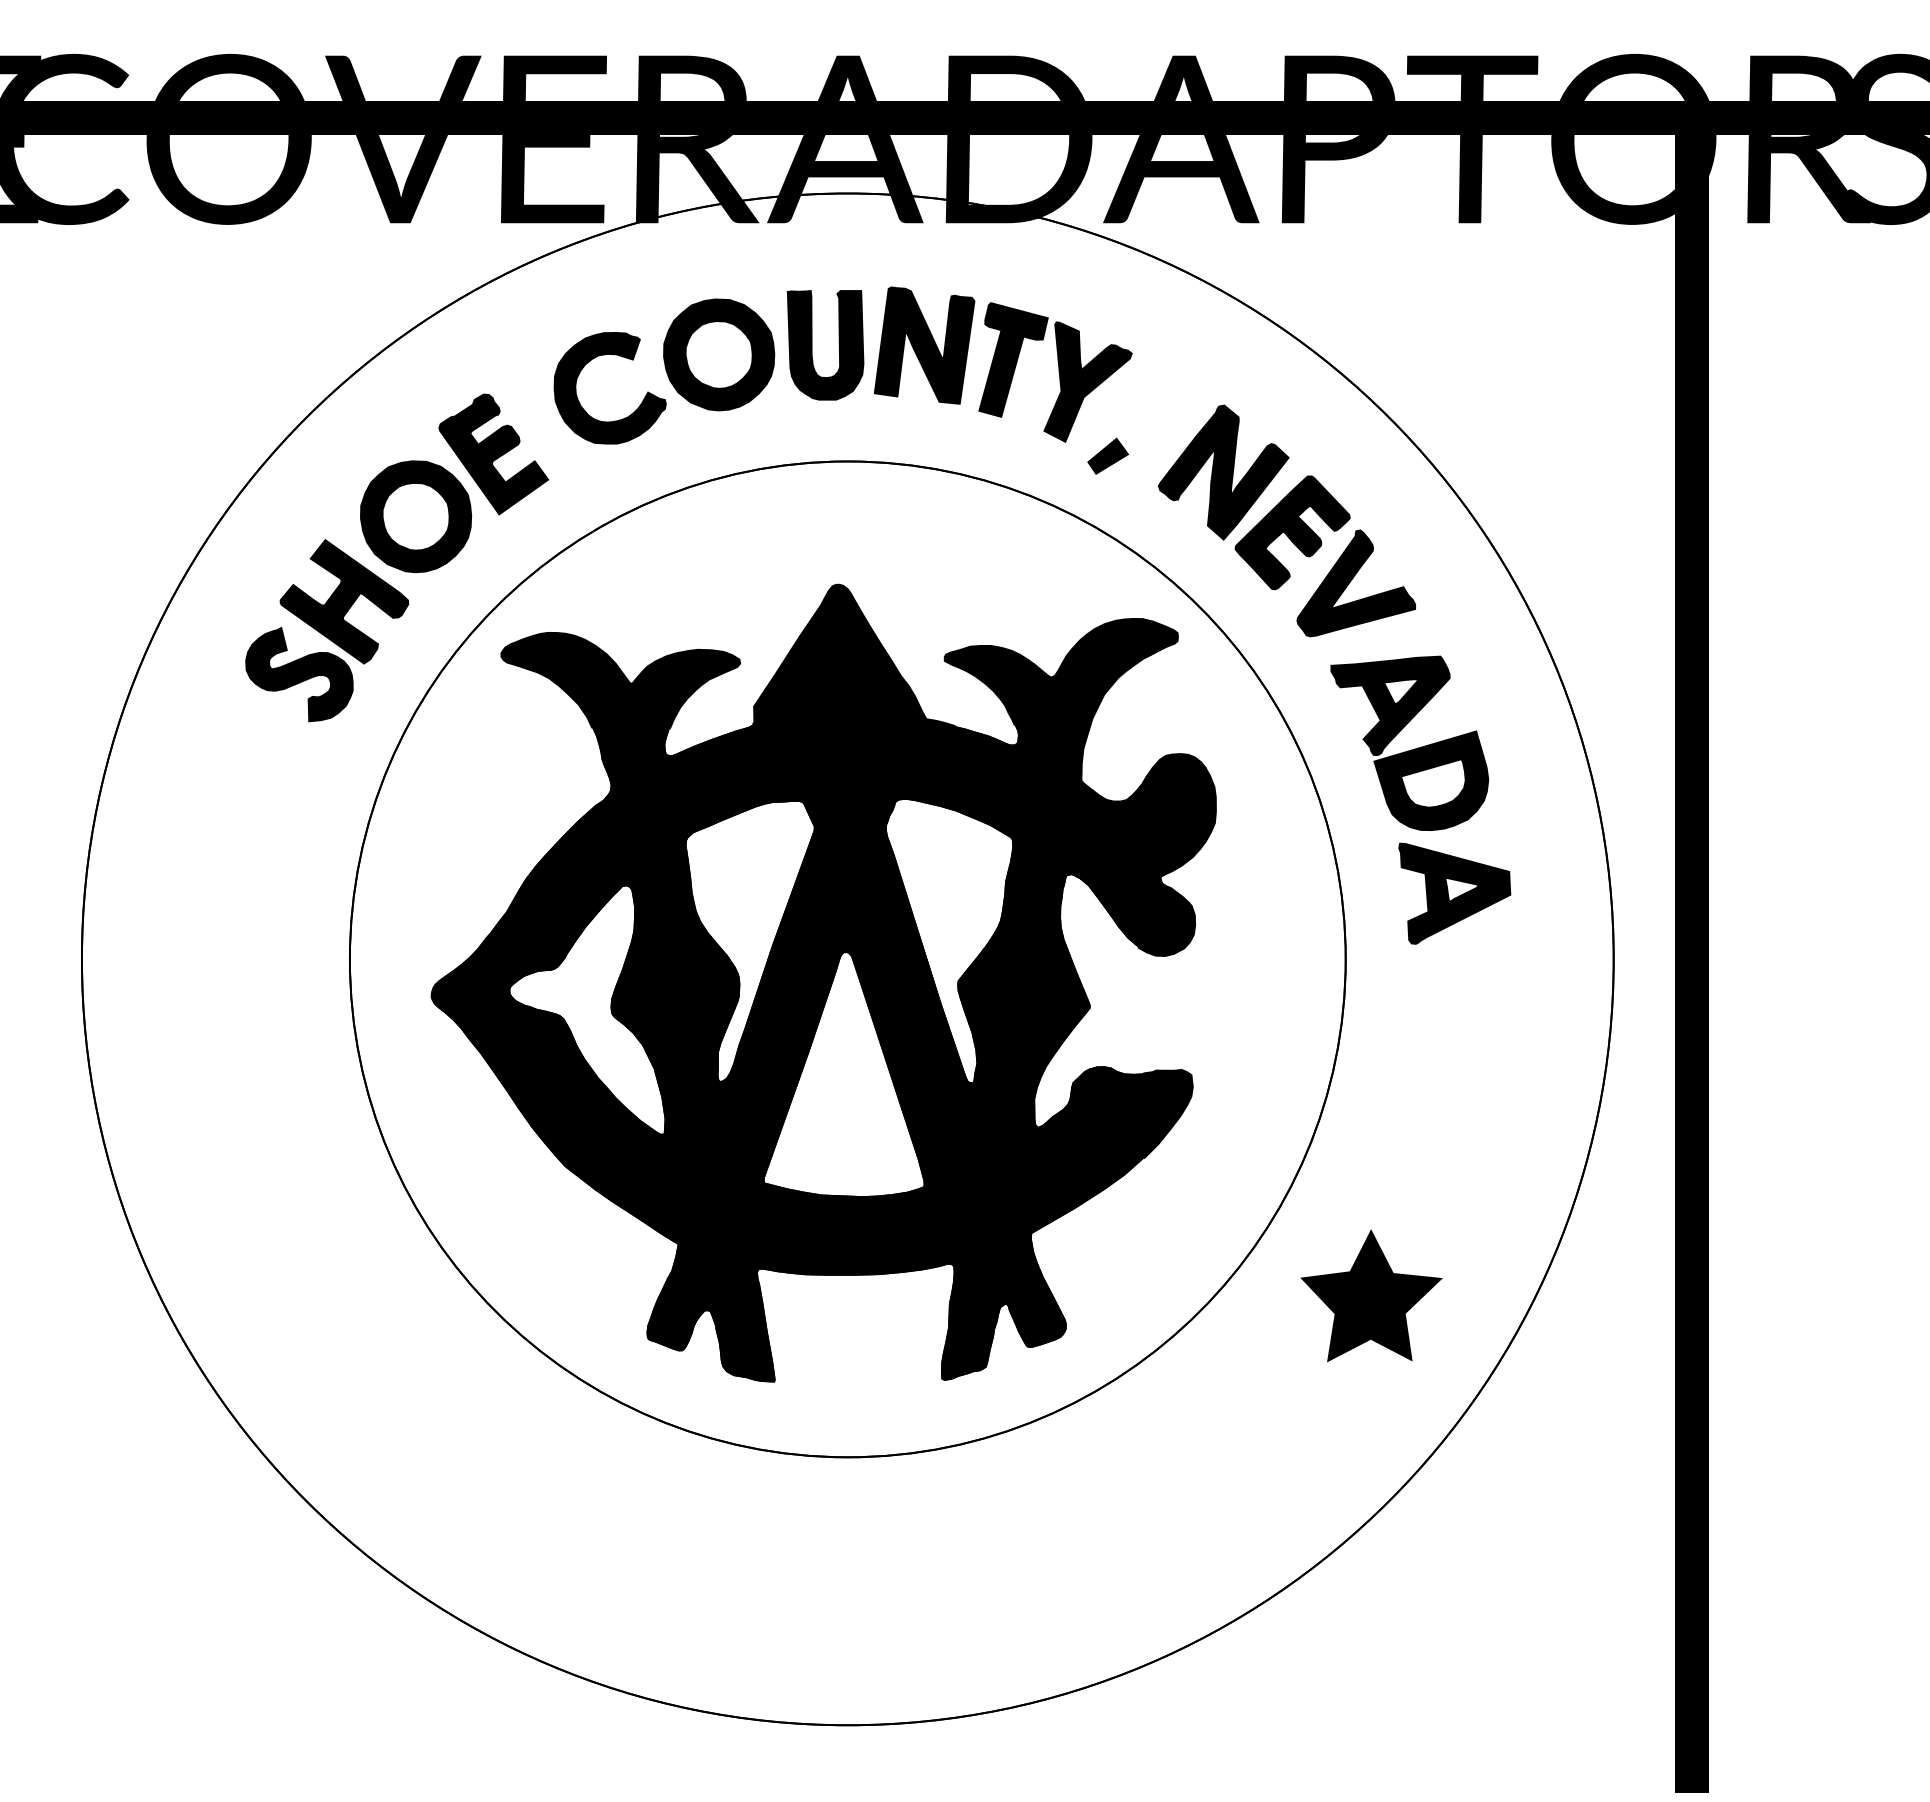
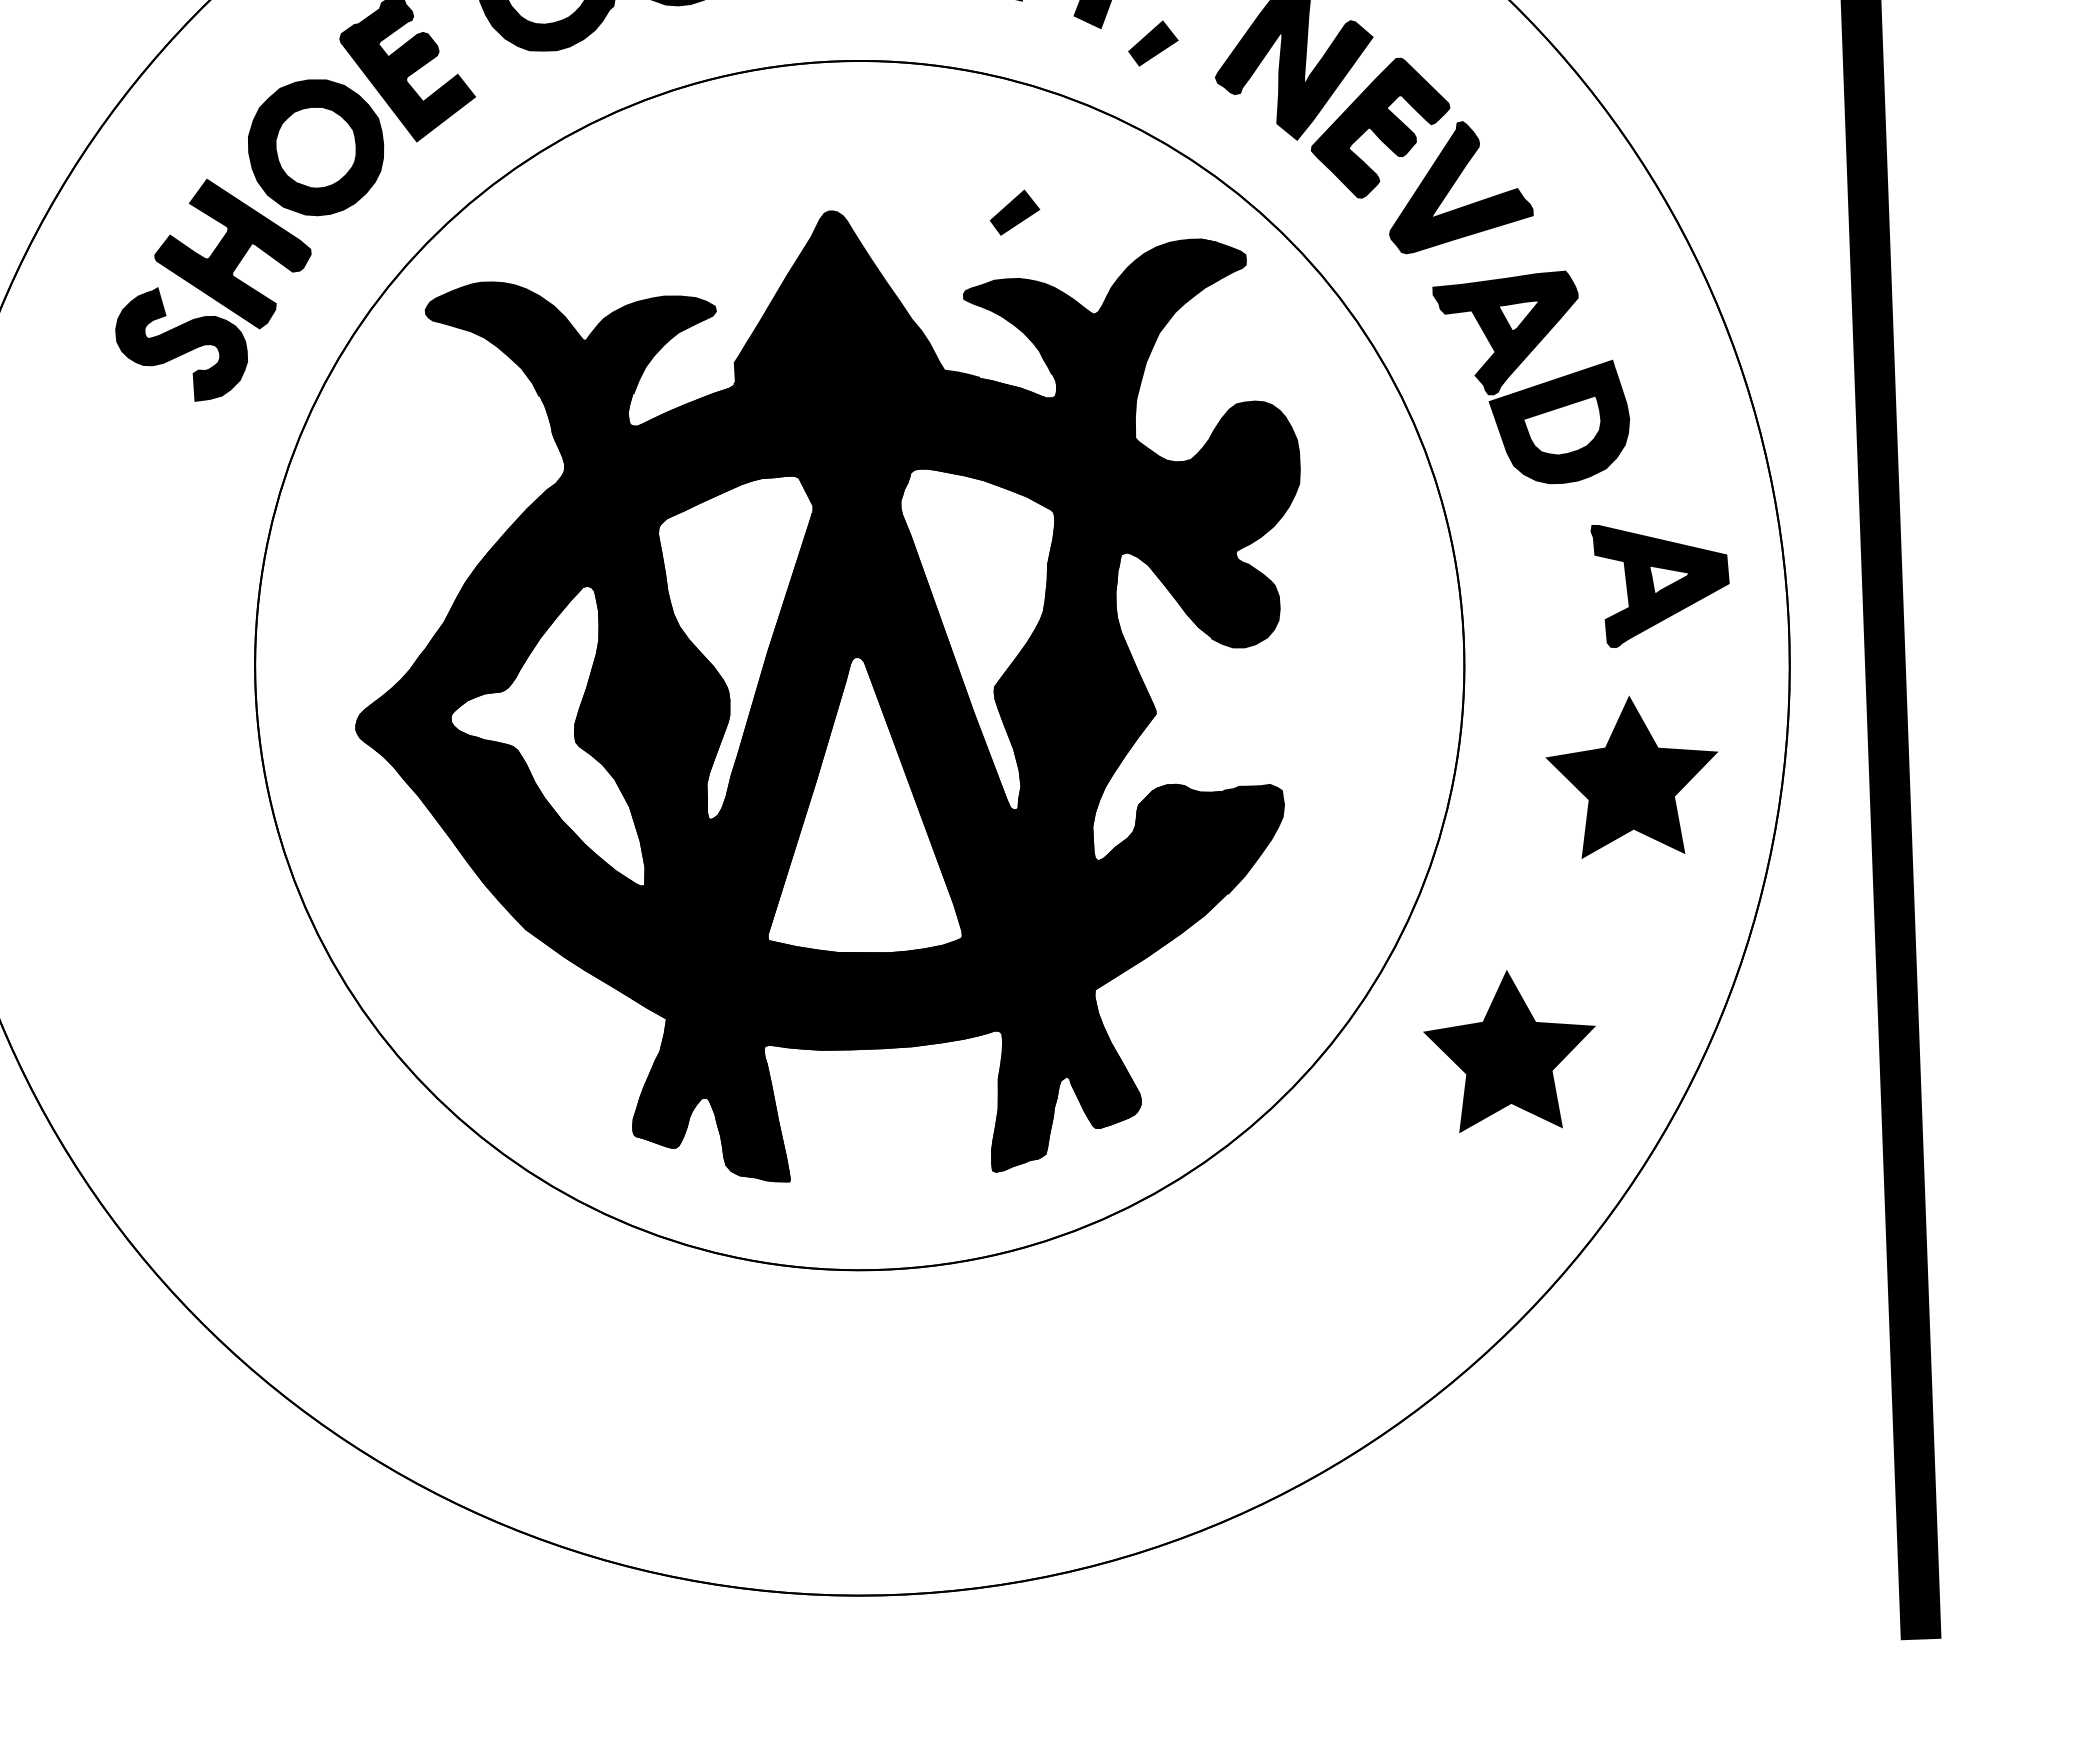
part: (988, 590) -> (1014, 211), added
part: (1454, 893) -> (1660, 584), moved
part: (1480, 1073) -> (1632, 775), added

